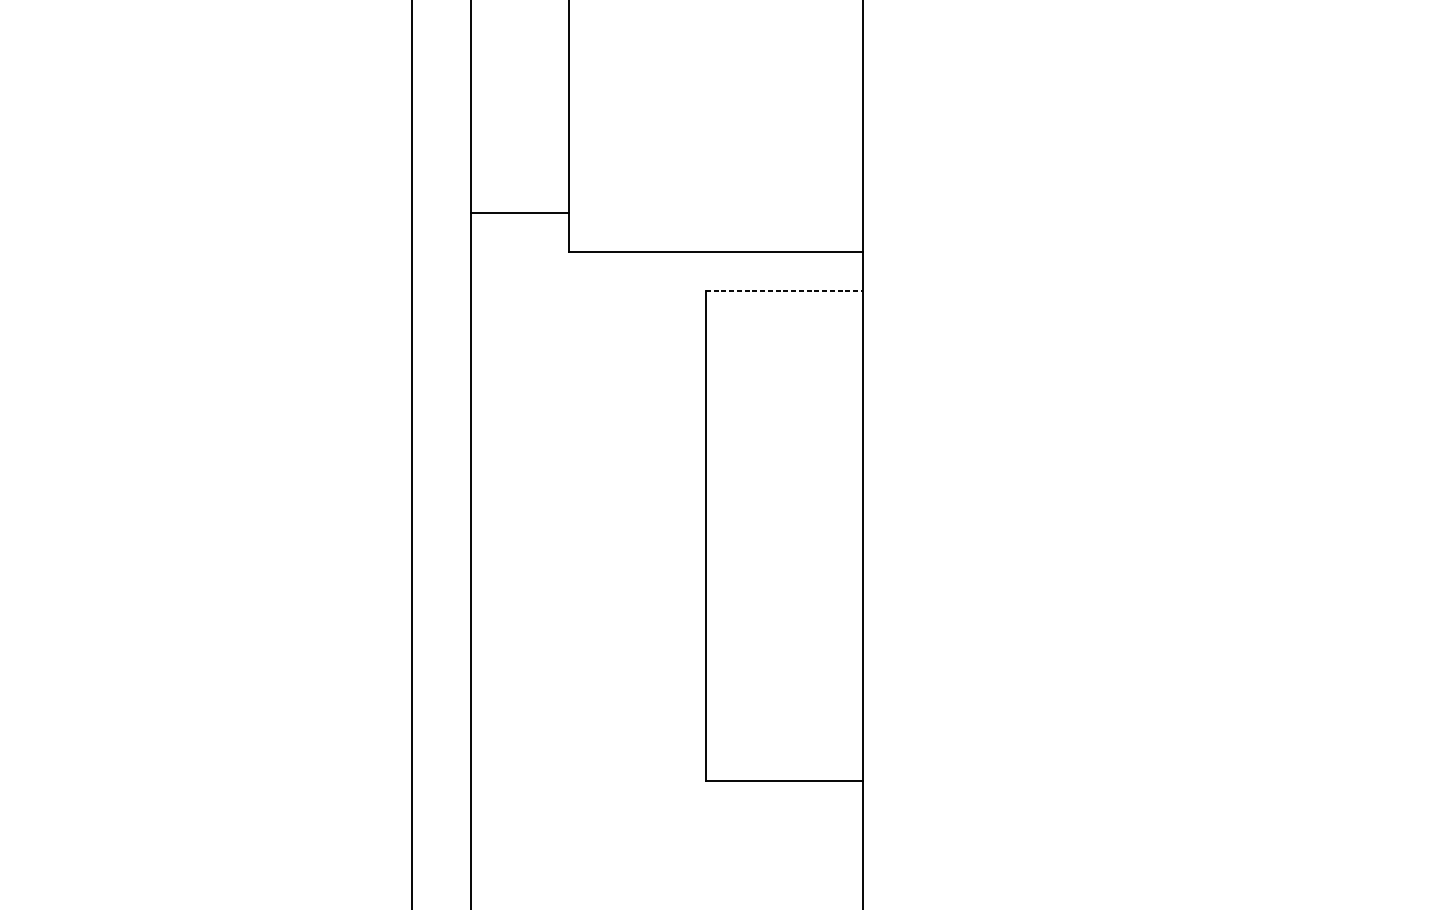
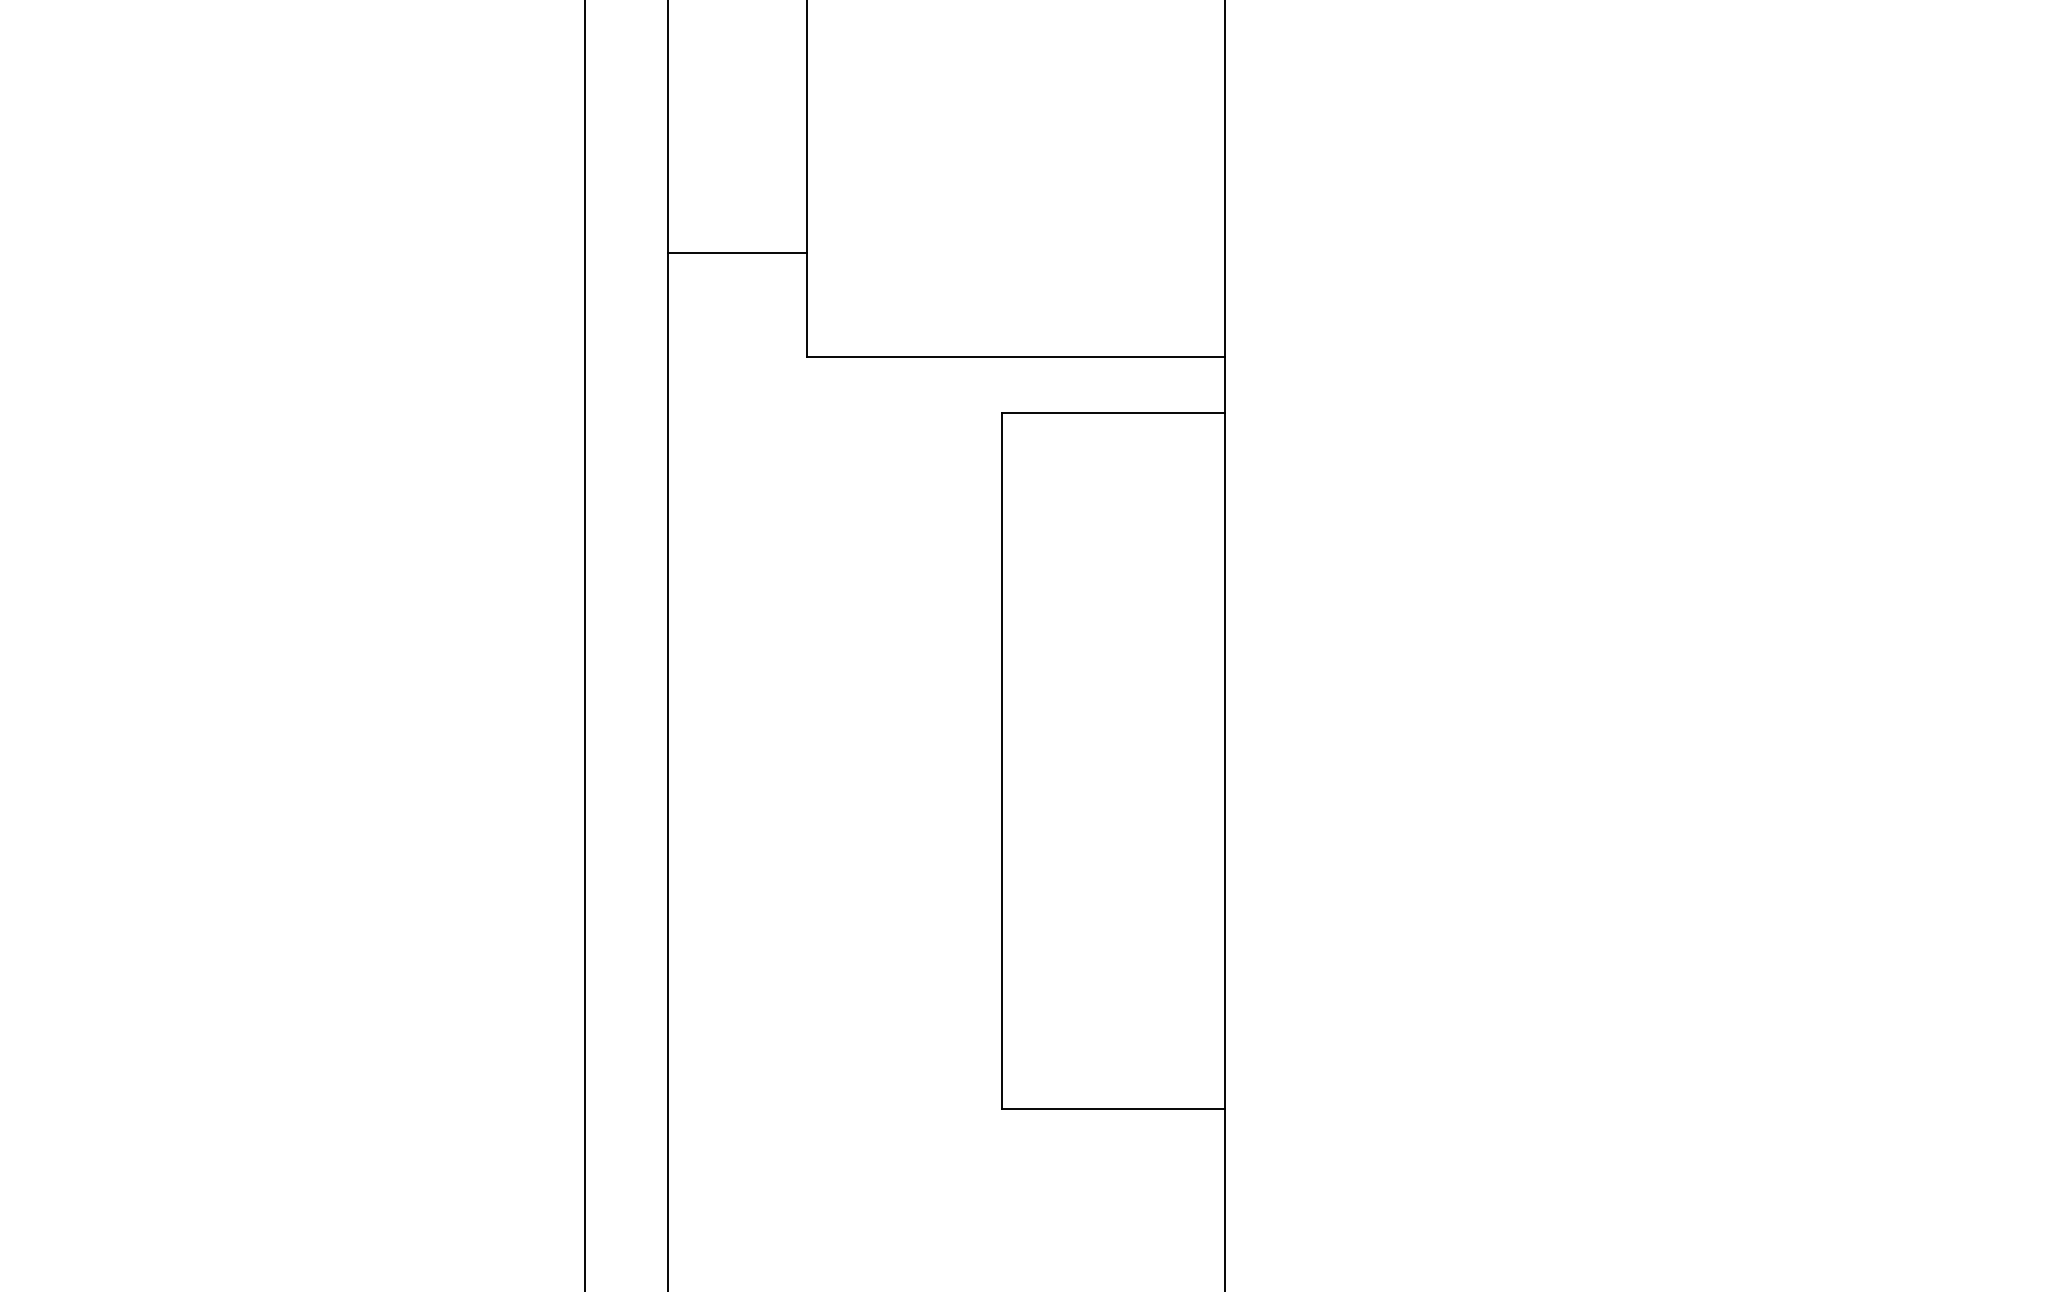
line: (519, 213) -> (737, 252), moved
line: (784, 290) -> (1114, 412), dashed -> solid

